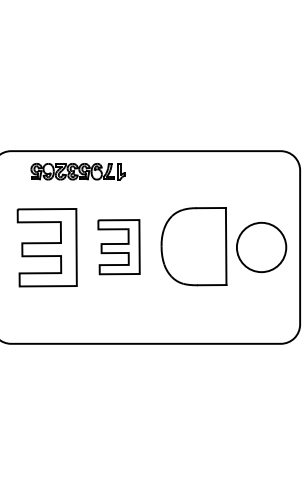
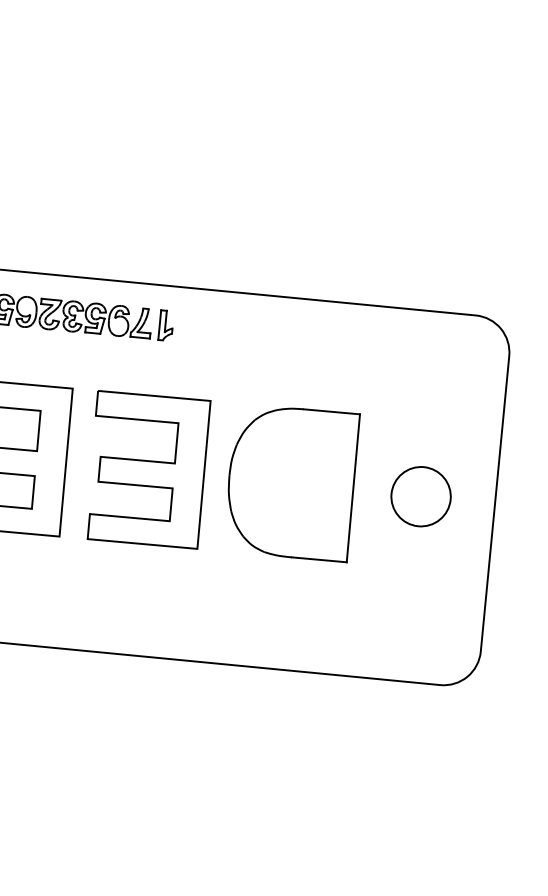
part: (118, 246) -> (146, 468), size x1.43
circle: (261, 247) -> (420, 496), size x0.62

